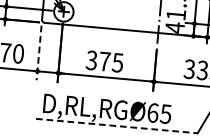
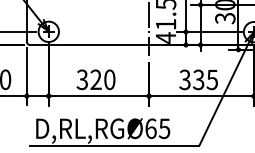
line: (38, 52) -> (26, 76), dashed -> solid
text: (110, 61) -> (102, 79), 375 -> 320
line: (116, 125) -> (114, 145), dashed -> solid

